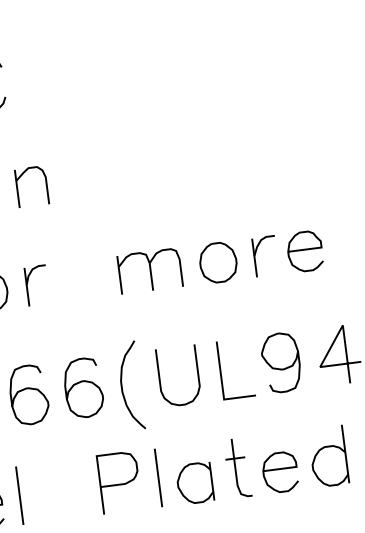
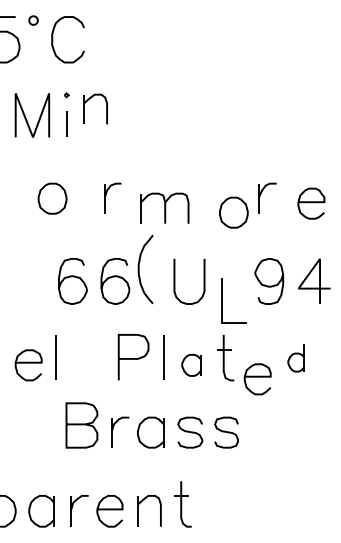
part: (23, 175) -> (90, 99), moved
curve: (305, 251) -> (311, 203), moved
part: (217, 262) -> (233, 212), moved
part: (149, 269) -> (164, 207), moved
part: (28, 284) -> (106, 196), moved
line: (221, 370) -> (222, 300), moved
curve: (122, 385) -> (139, 268), moved
part: (327, 457) -> (295, 358), size x0.6
curve: (279, 470) -> (257, 377), moved
part: (195, 483) -> (191, 365), size x0.7

